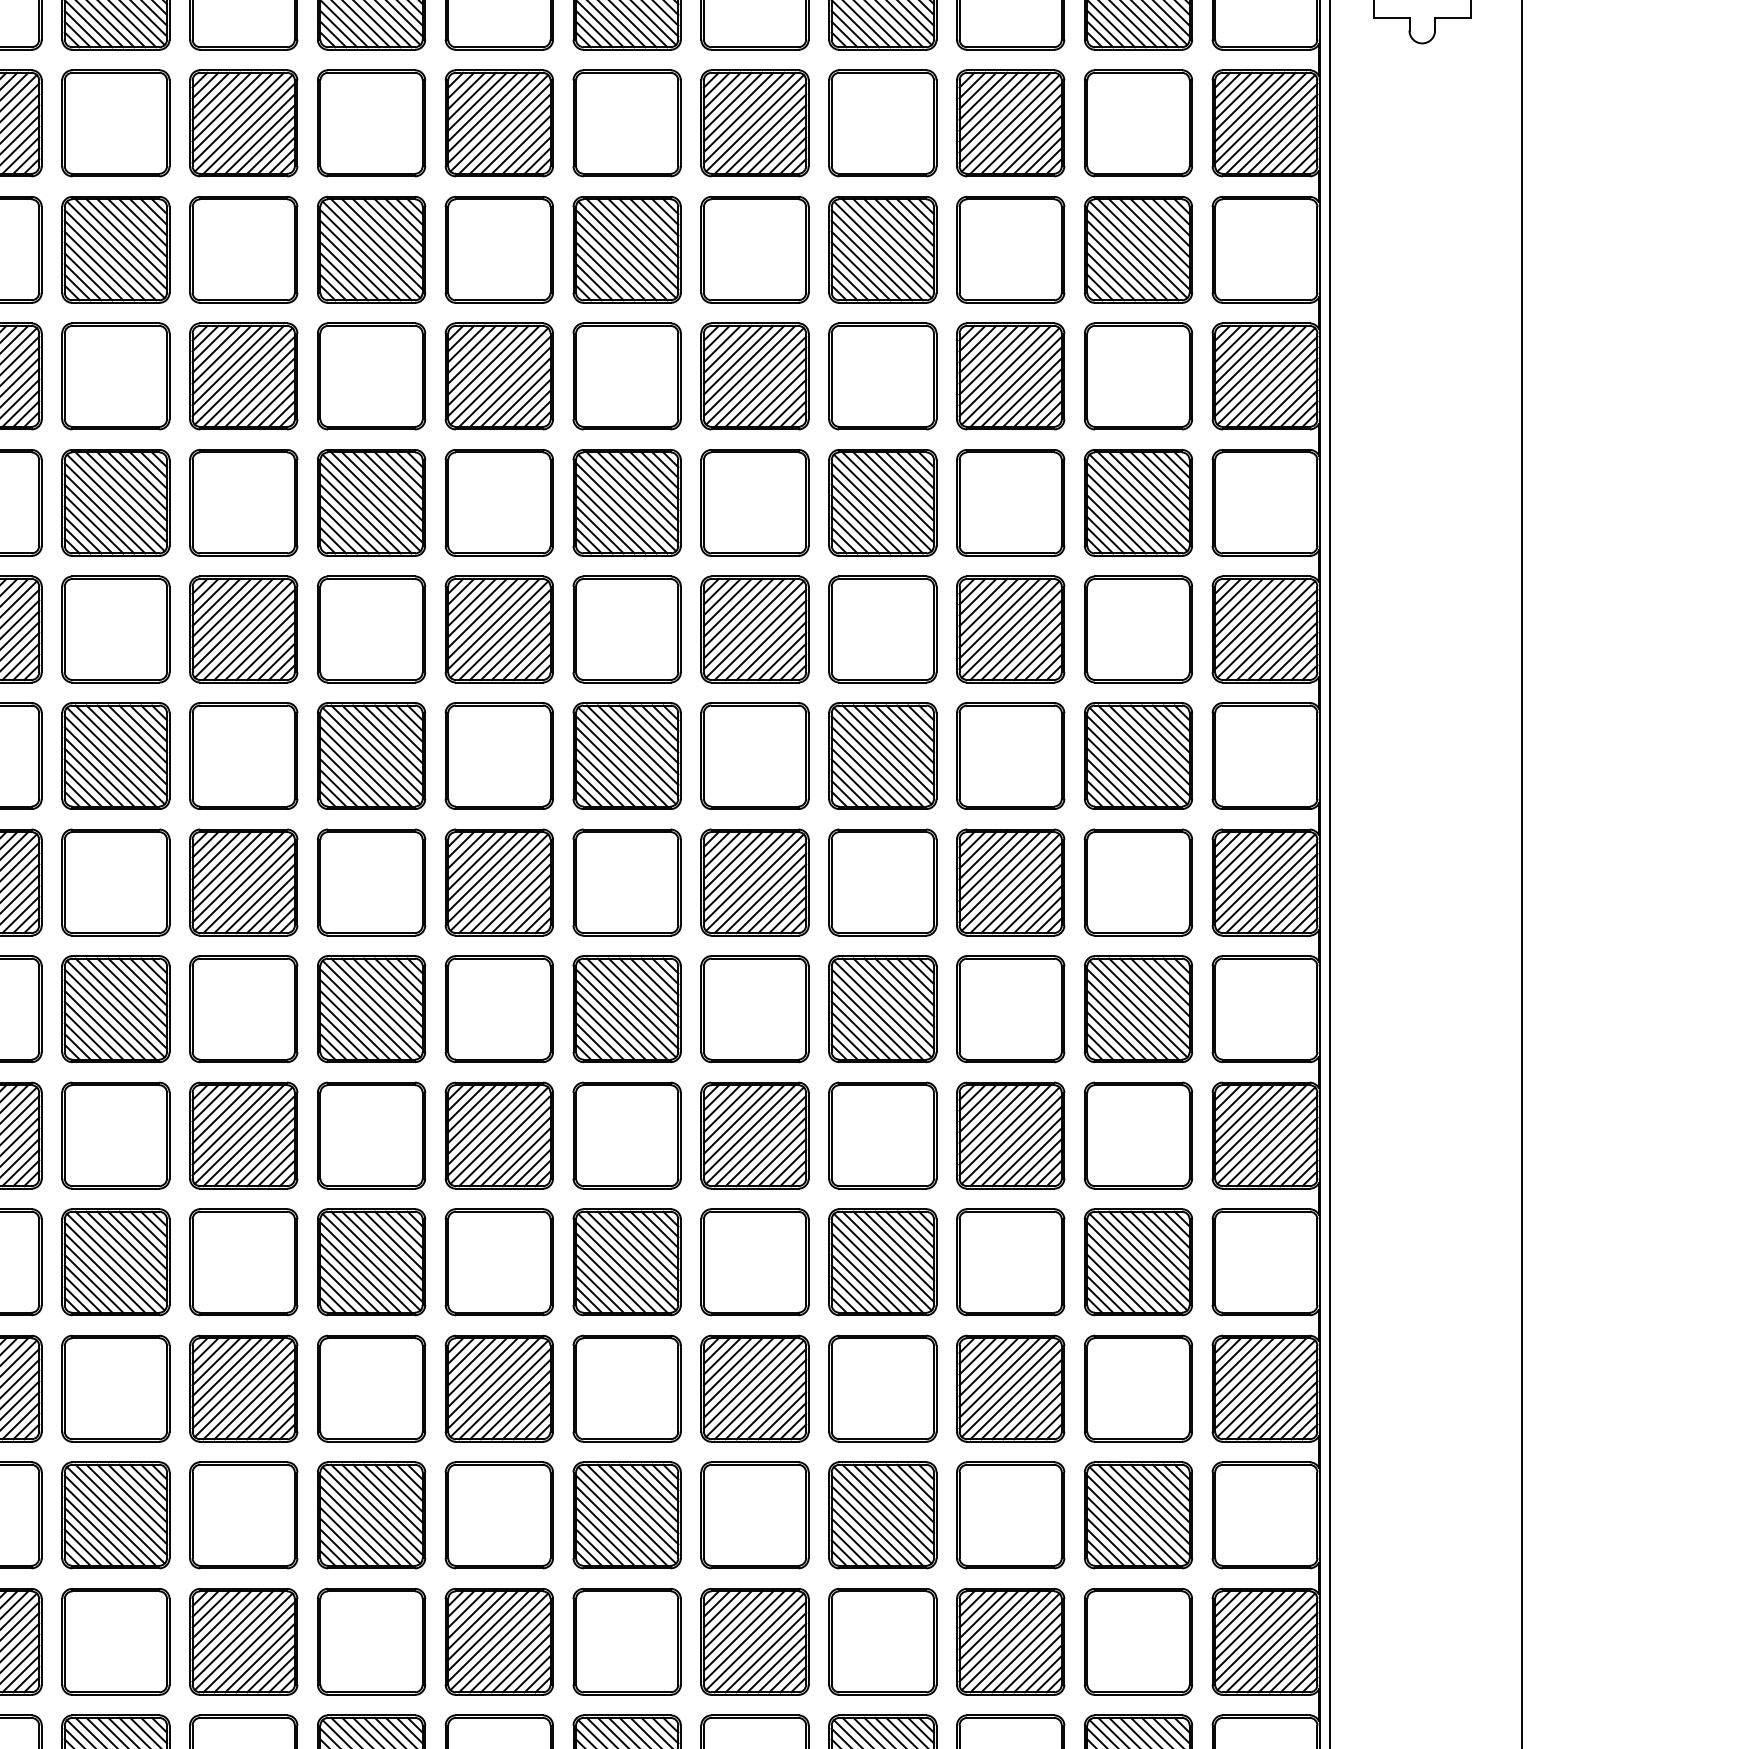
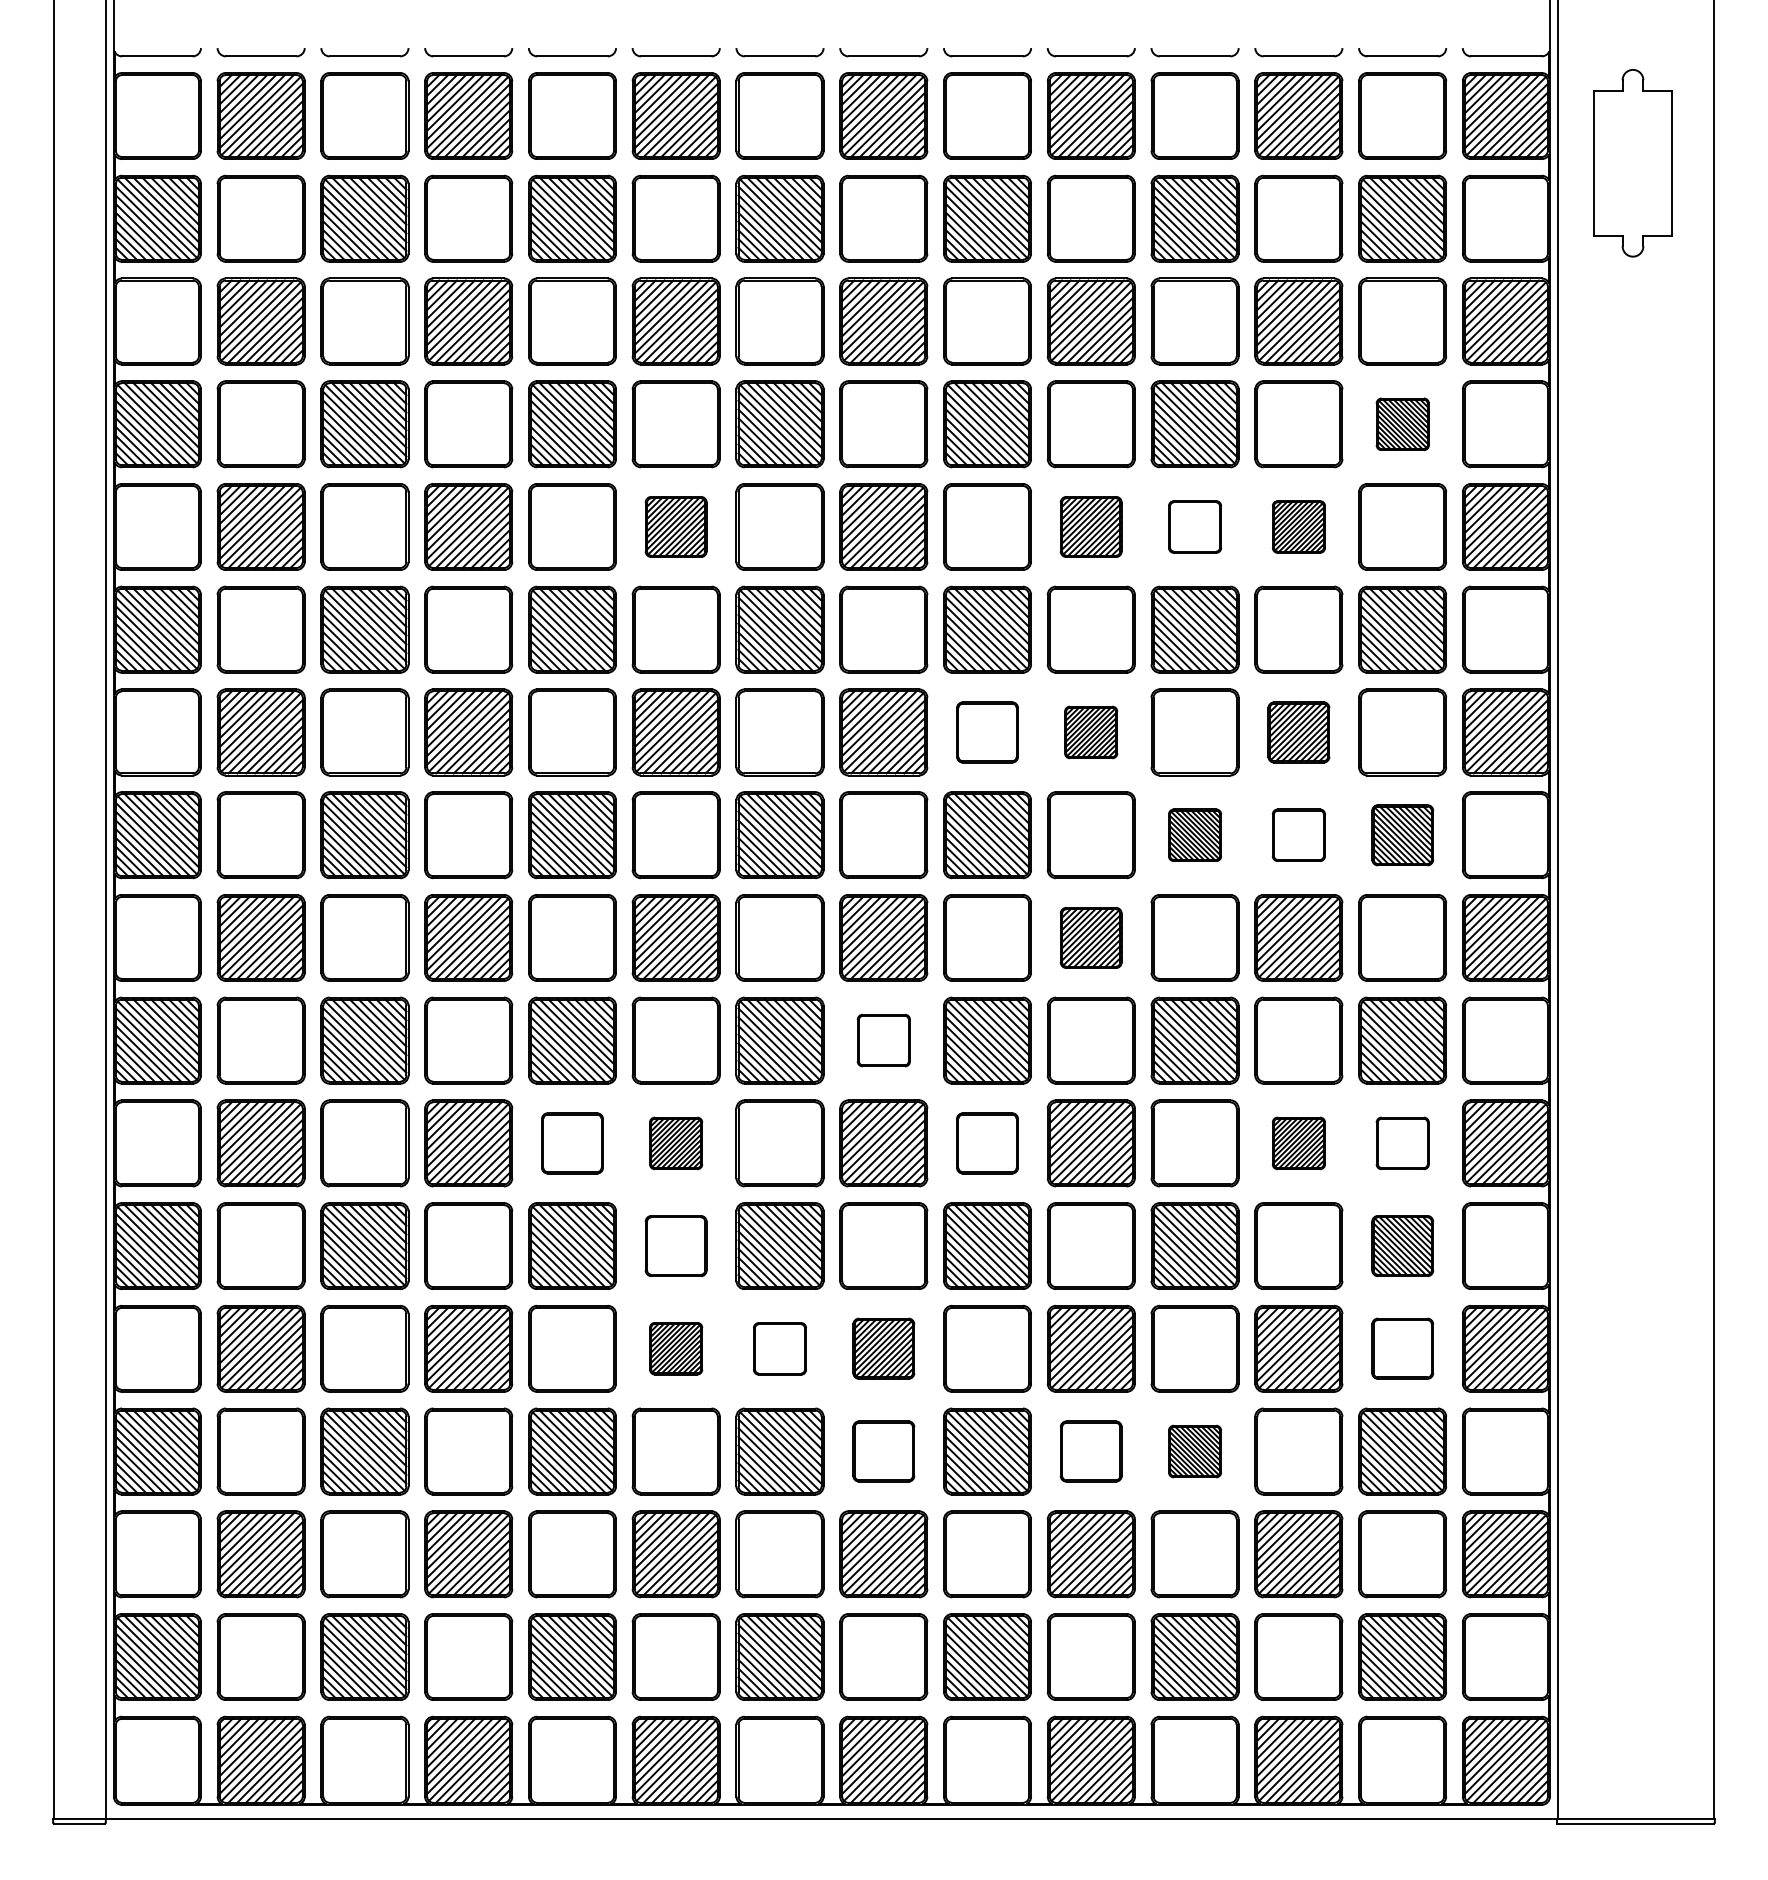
part: (1138, 250) -> (1402, 424), size x0.6
part: (242, 375) -> (675, 526), size x0.7
part: (754, 375) -> (1090, 526), size x0.7
part: (882, 375) -> (1194, 526), size x0.6
part: (1010, 375) -> (1298, 526), size x0.6
part: (627, 629) -> (987, 732), size x0.7
part: (754, 629) -> (1090, 732), size x0.6
part: (1010, 629) -> (1298, 732), size x0.7
part: (882, 756) -> (1194, 835), size x0.6
part: (1010, 756) -> (1298, 835), size x0.6
part: (1138, 756) -> (1402, 835), size x0.7
part: (754, 882) -> (1090, 937), size x0.7
part: (499, 1008) -> (883, 1040), size x0.6
part: (115, 1135) -> (572, 1143), size x0.7
part: (242, 1135) -> (675, 1143), size x0.6
part: (627, 1135) -> (987, 1143), size x0.7
part: (1010, 1135) -> (1298, 1143), size x0.6
part: (1138, 1135) -> (1402, 1143), size x0.6
part: (242, 1261) -> (675, 1245), size x0.7
part: (1138, 1261) -> (1402, 1245), size x0.7
part: (242, 1388) -> (675, 1348), size x0.6
part: (370, 1388) -> (779, 1348), size x0.6
part: (499, 1388) -> (883, 1348), size x0.7
part: (1138, 1388) -> (1402, 1348), size x0.7
part: (499, 1515) -> (883, 1451), size x0.7
part: (754, 1515) -> (1090, 1451), size x0.7
part: (882, 1515) -> (1194, 1451), size x0.6

